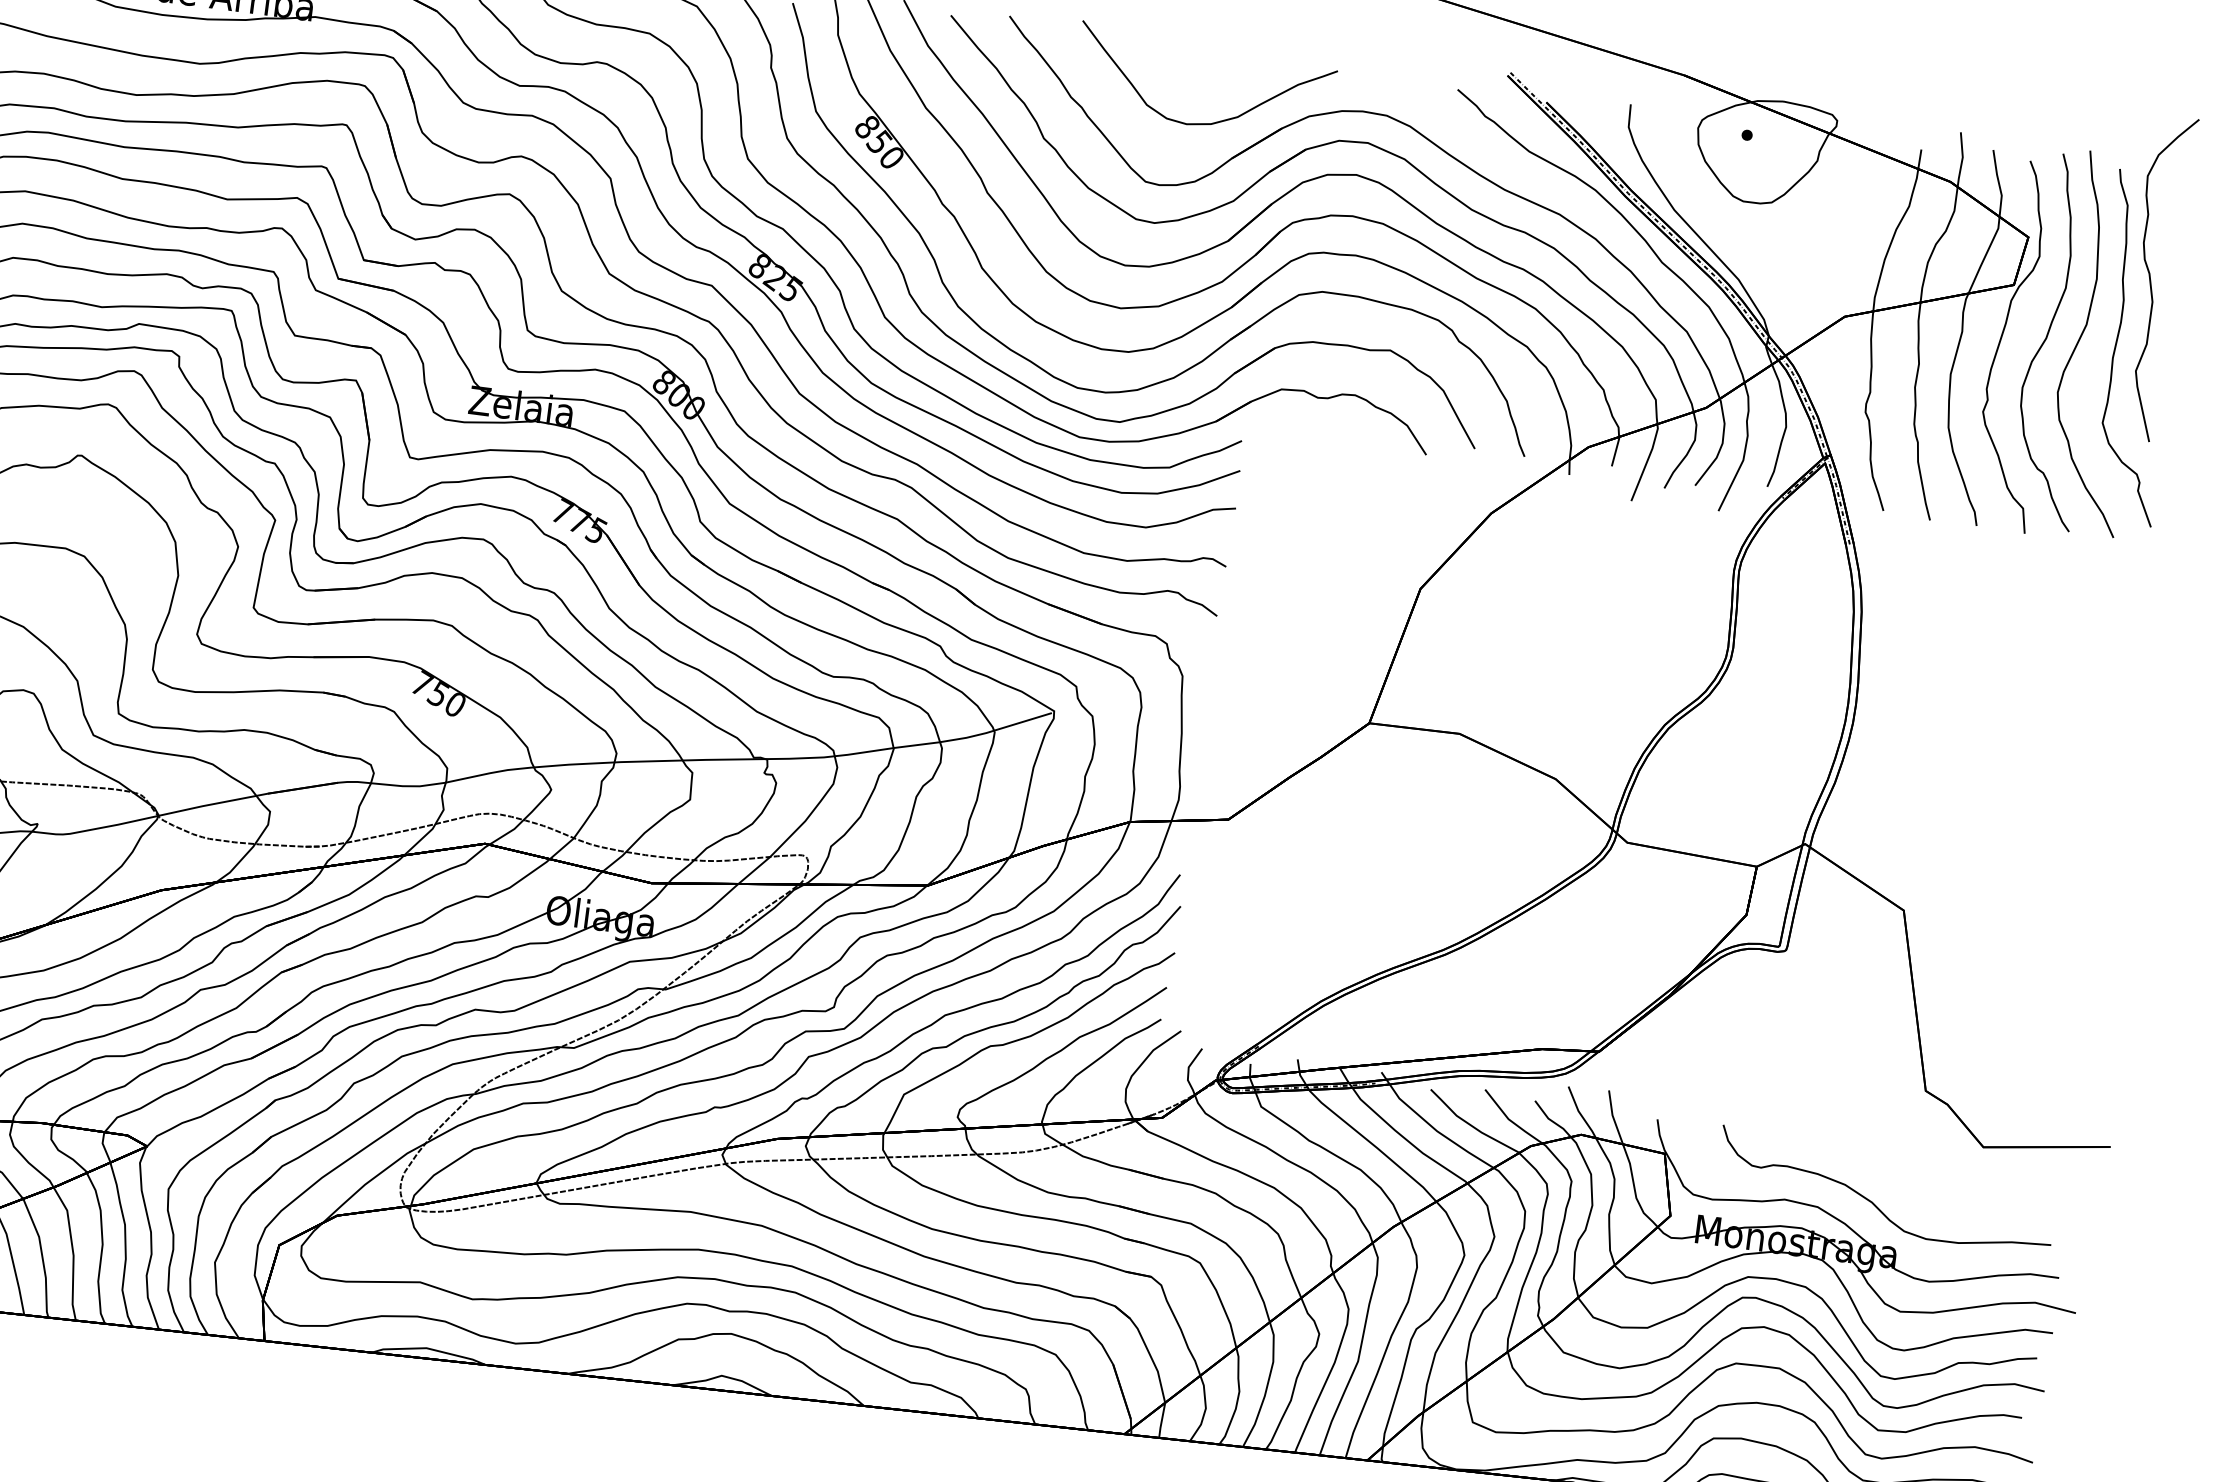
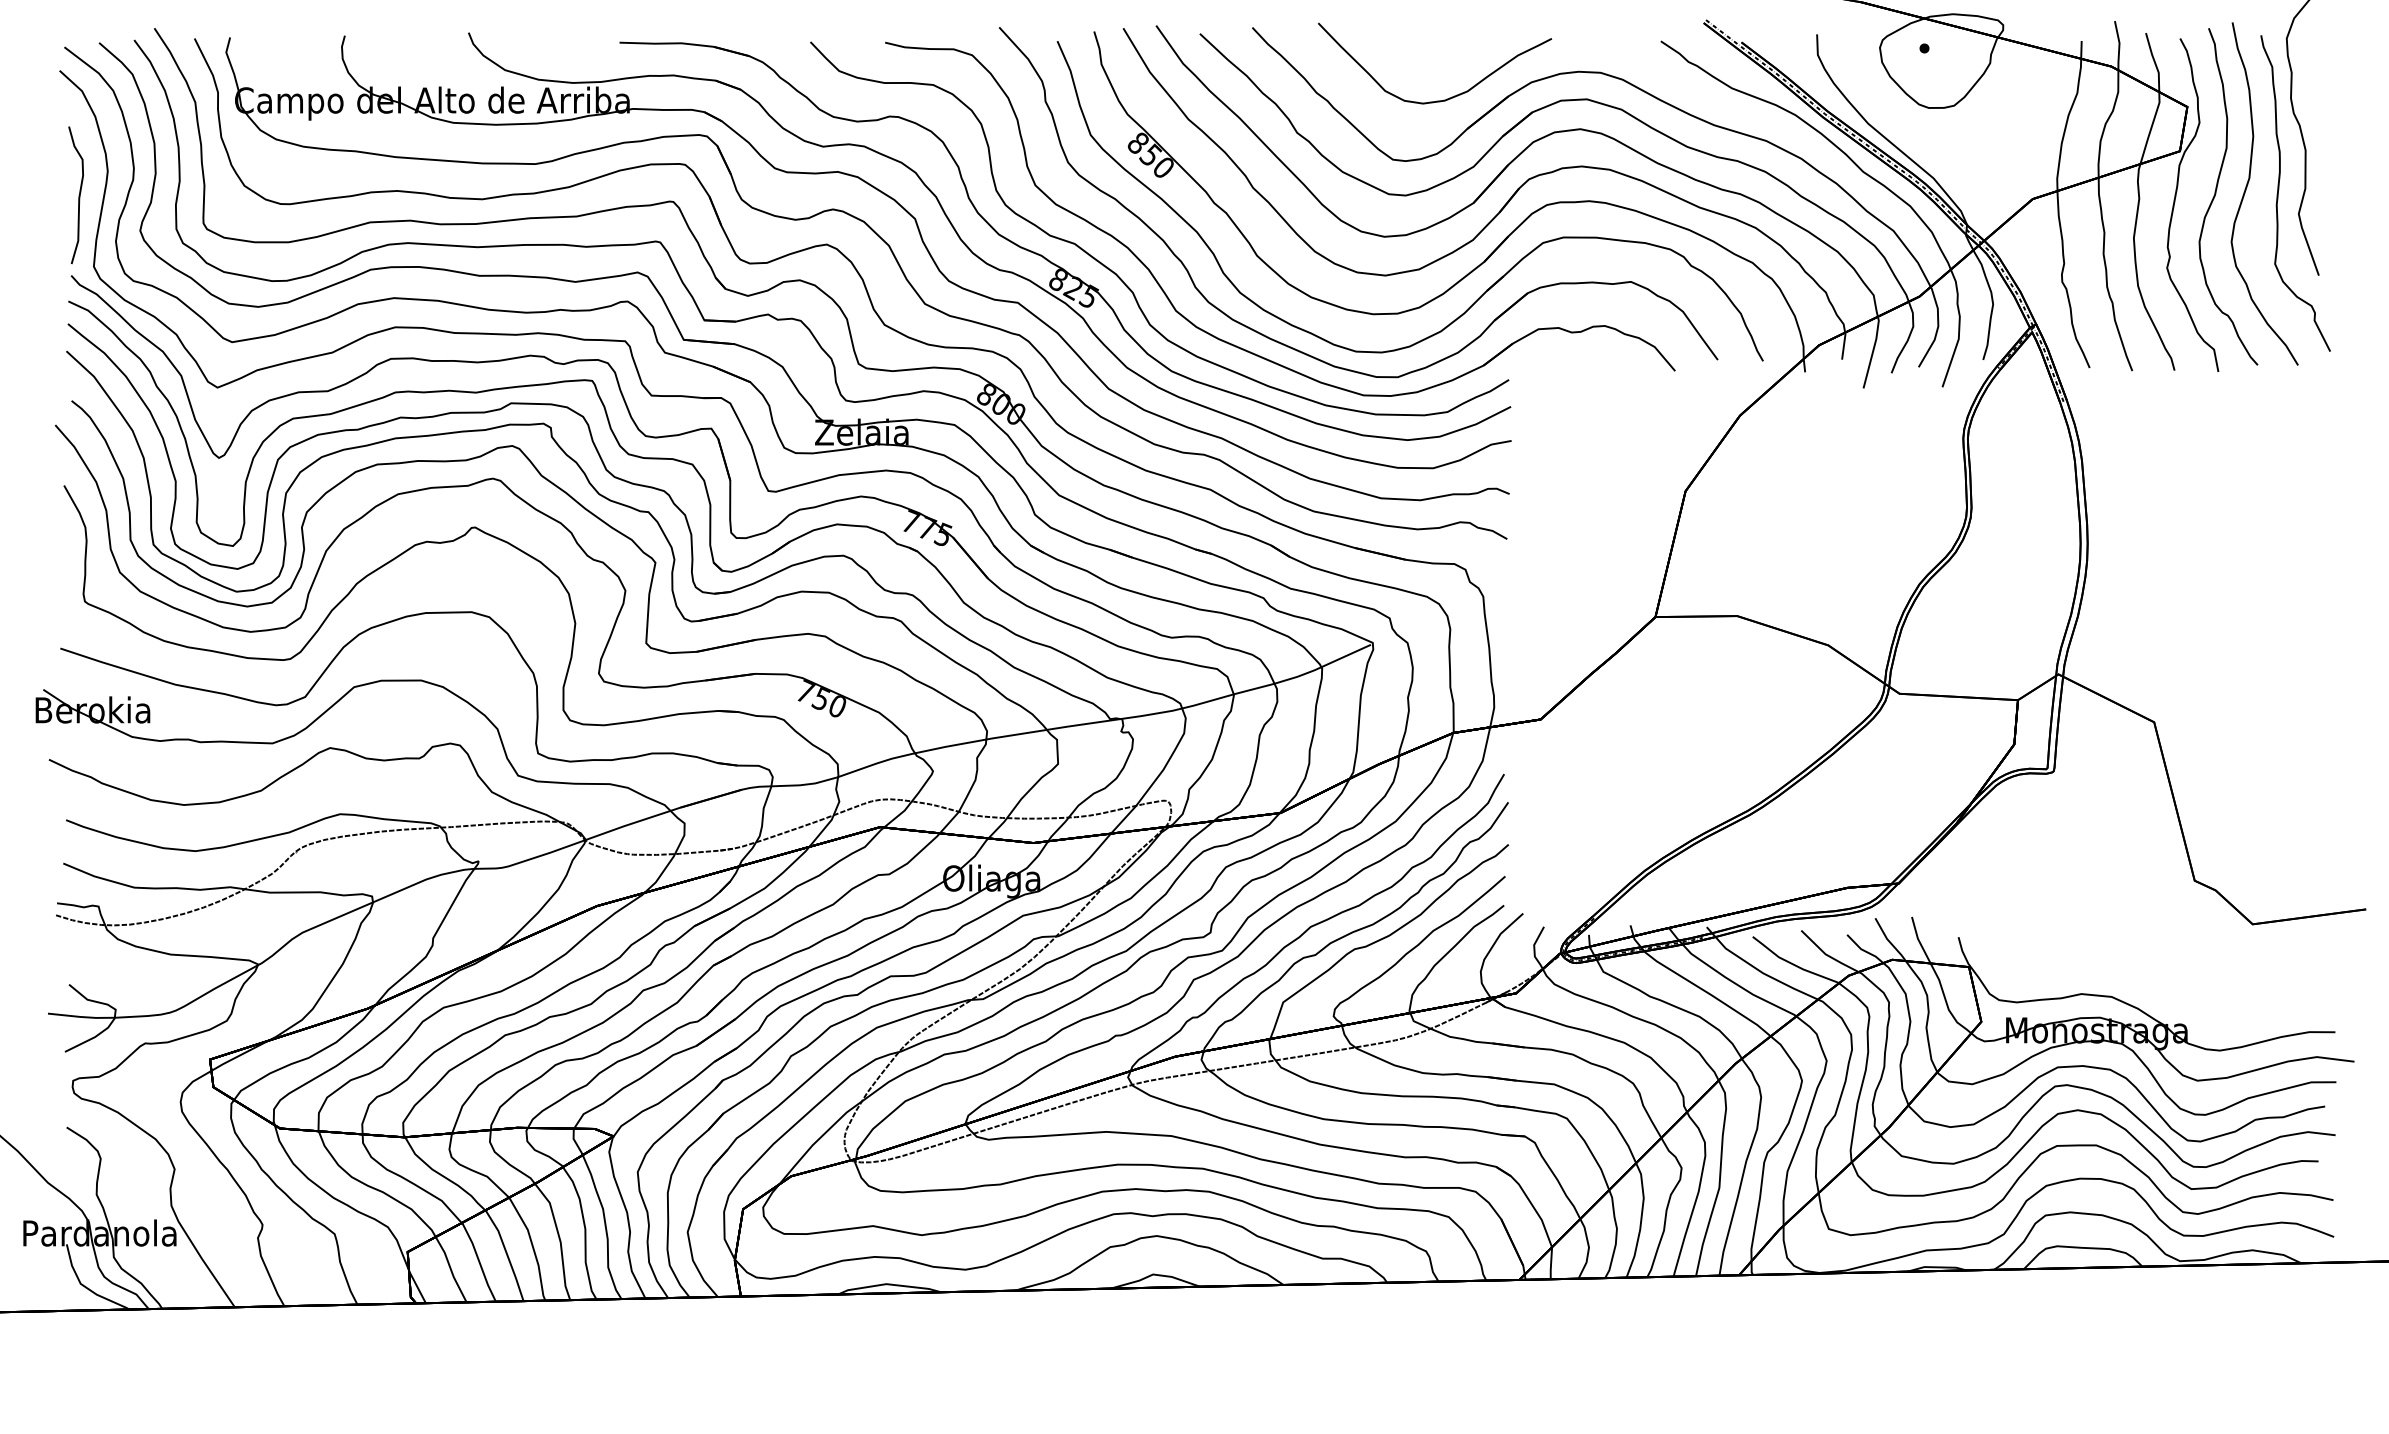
curve: (1874, 1202) -> (2161, 986), removed

